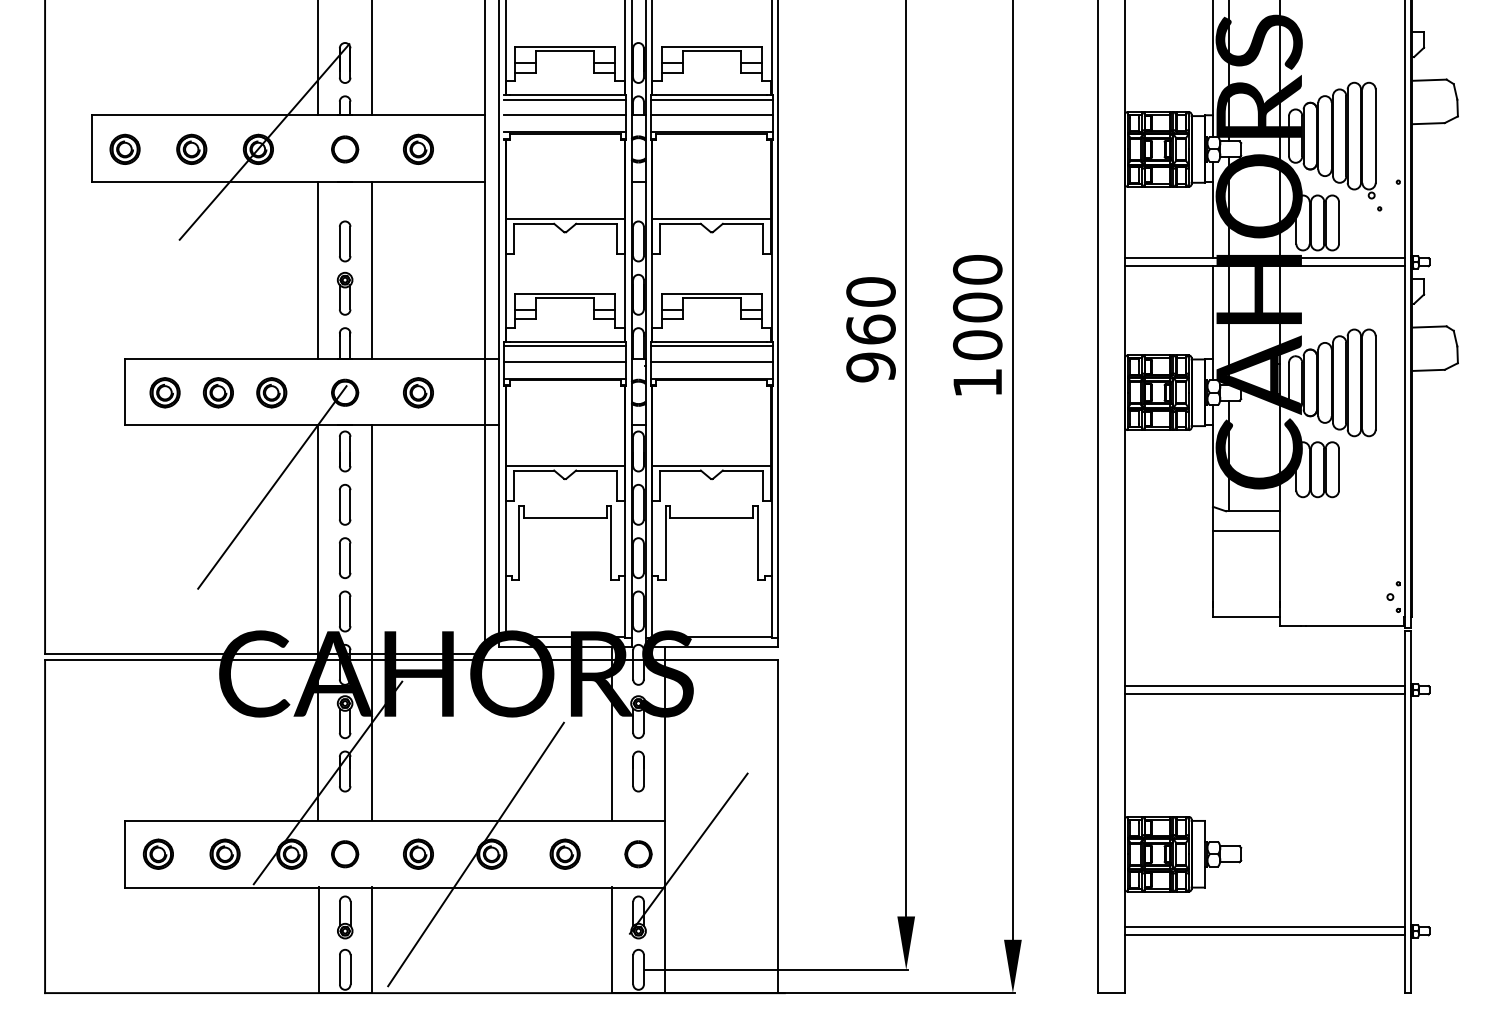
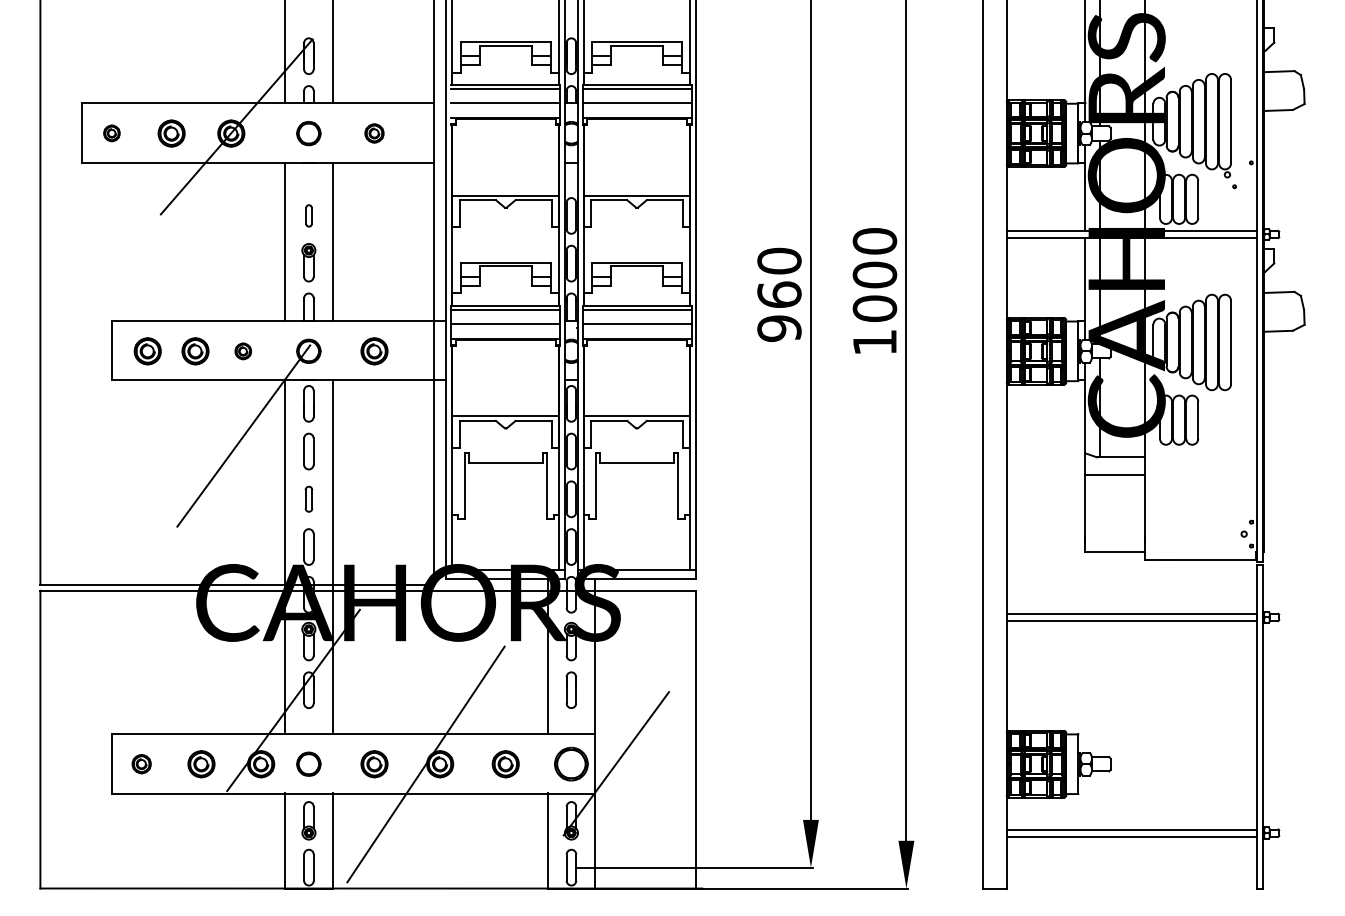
part: (124, 148) -> (111, 132), size x0.6
part: (418, 148) -> (374, 132), size x0.7
part: (345, 241) -> (309, 215), size x0.6
part: (271, 392) -> (242, 351), size x0.6
part: (345, 557) -> (309, 498), size x0.7
part: (157, 853) -> (140, 763), size x0.7
part: (638, 854) -> (571, 764), size x1.4

